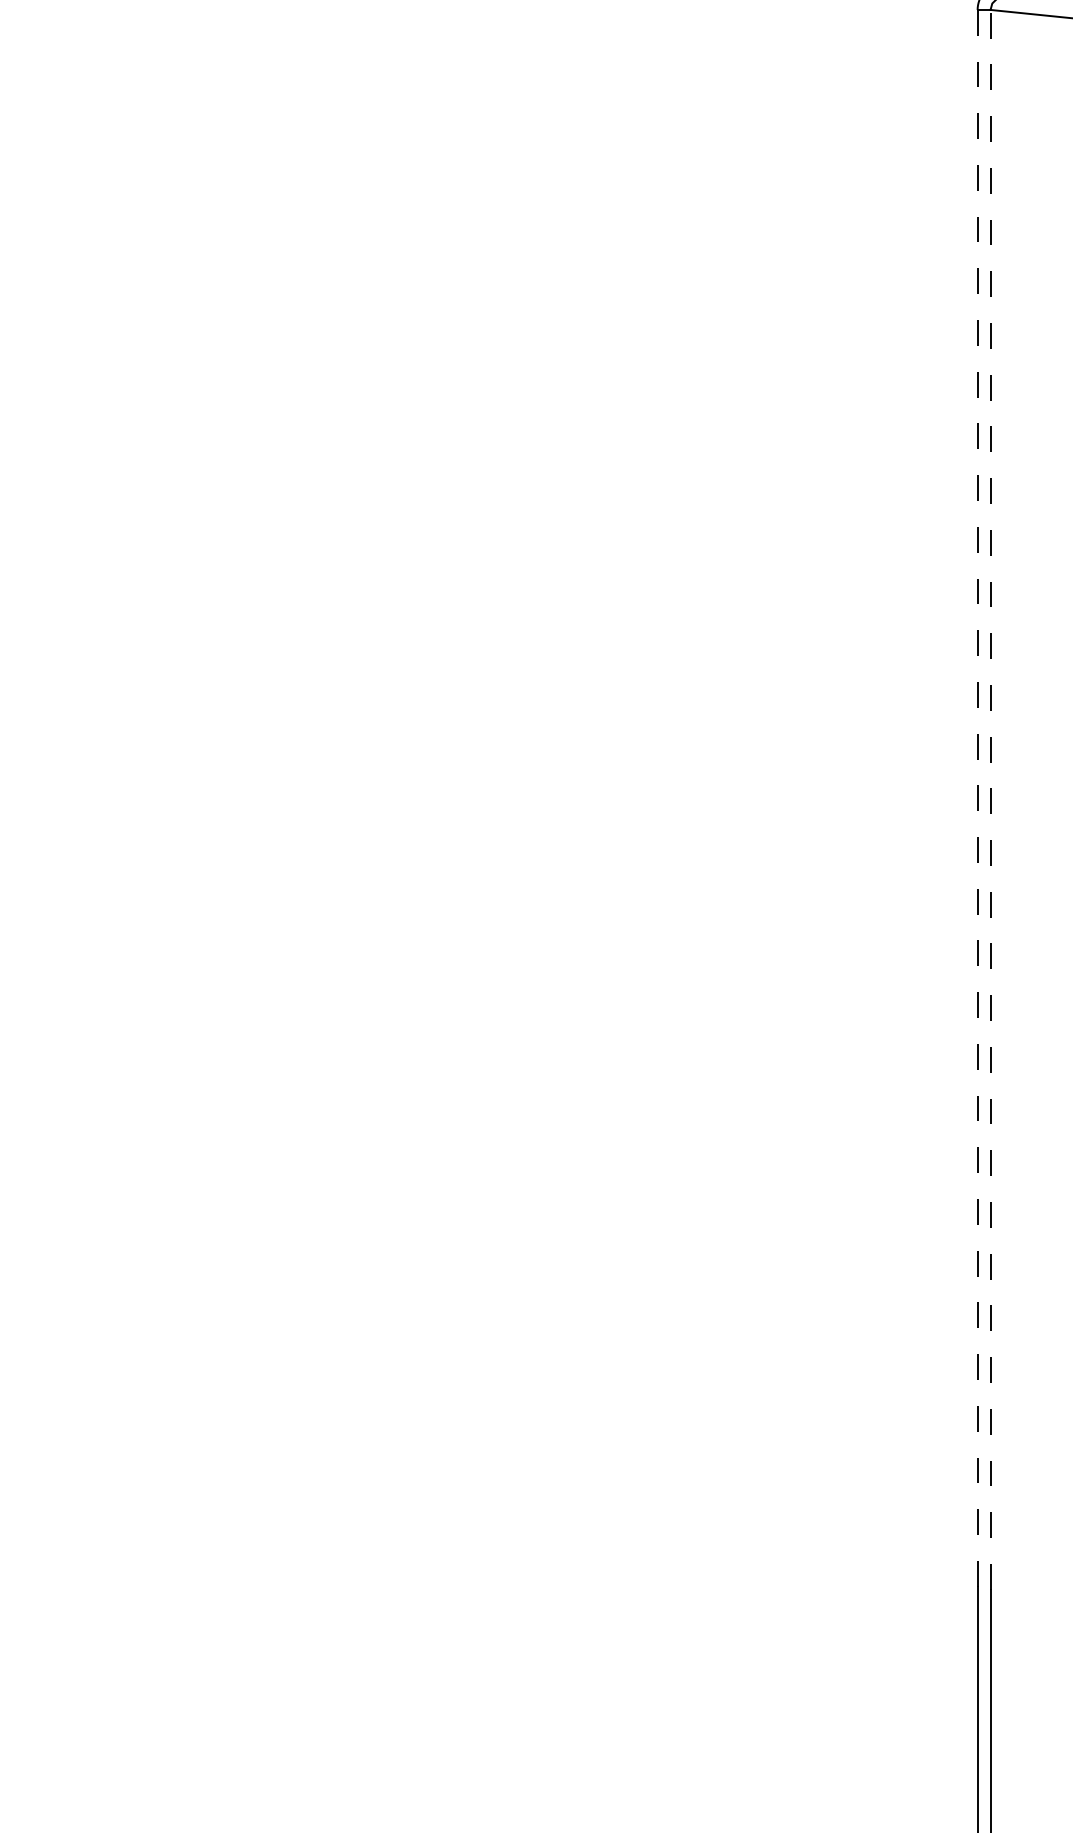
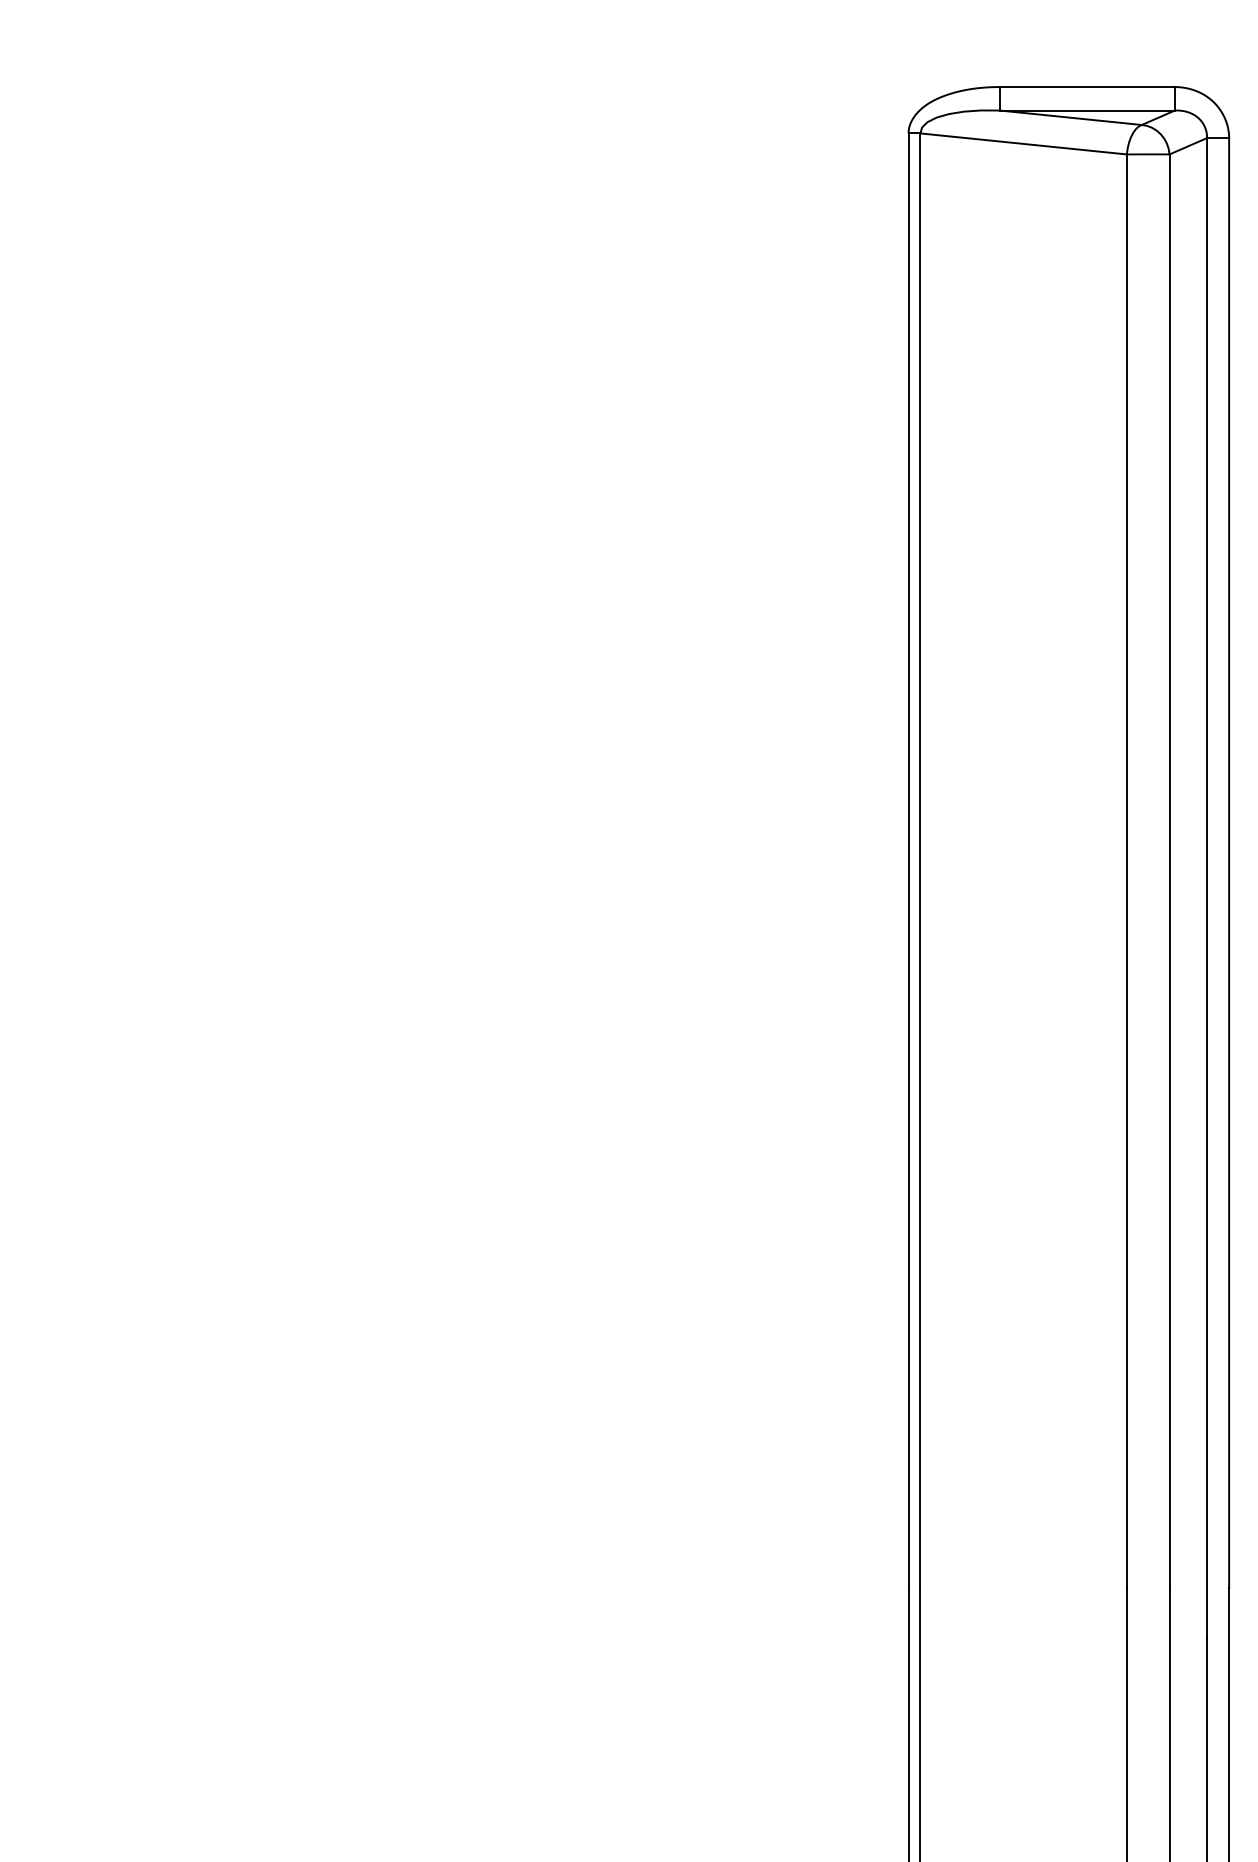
line: (977, 798) -> (908, 860), dashed -> solid
line: (990, 800) -> (920, 862), dashed -> solid

